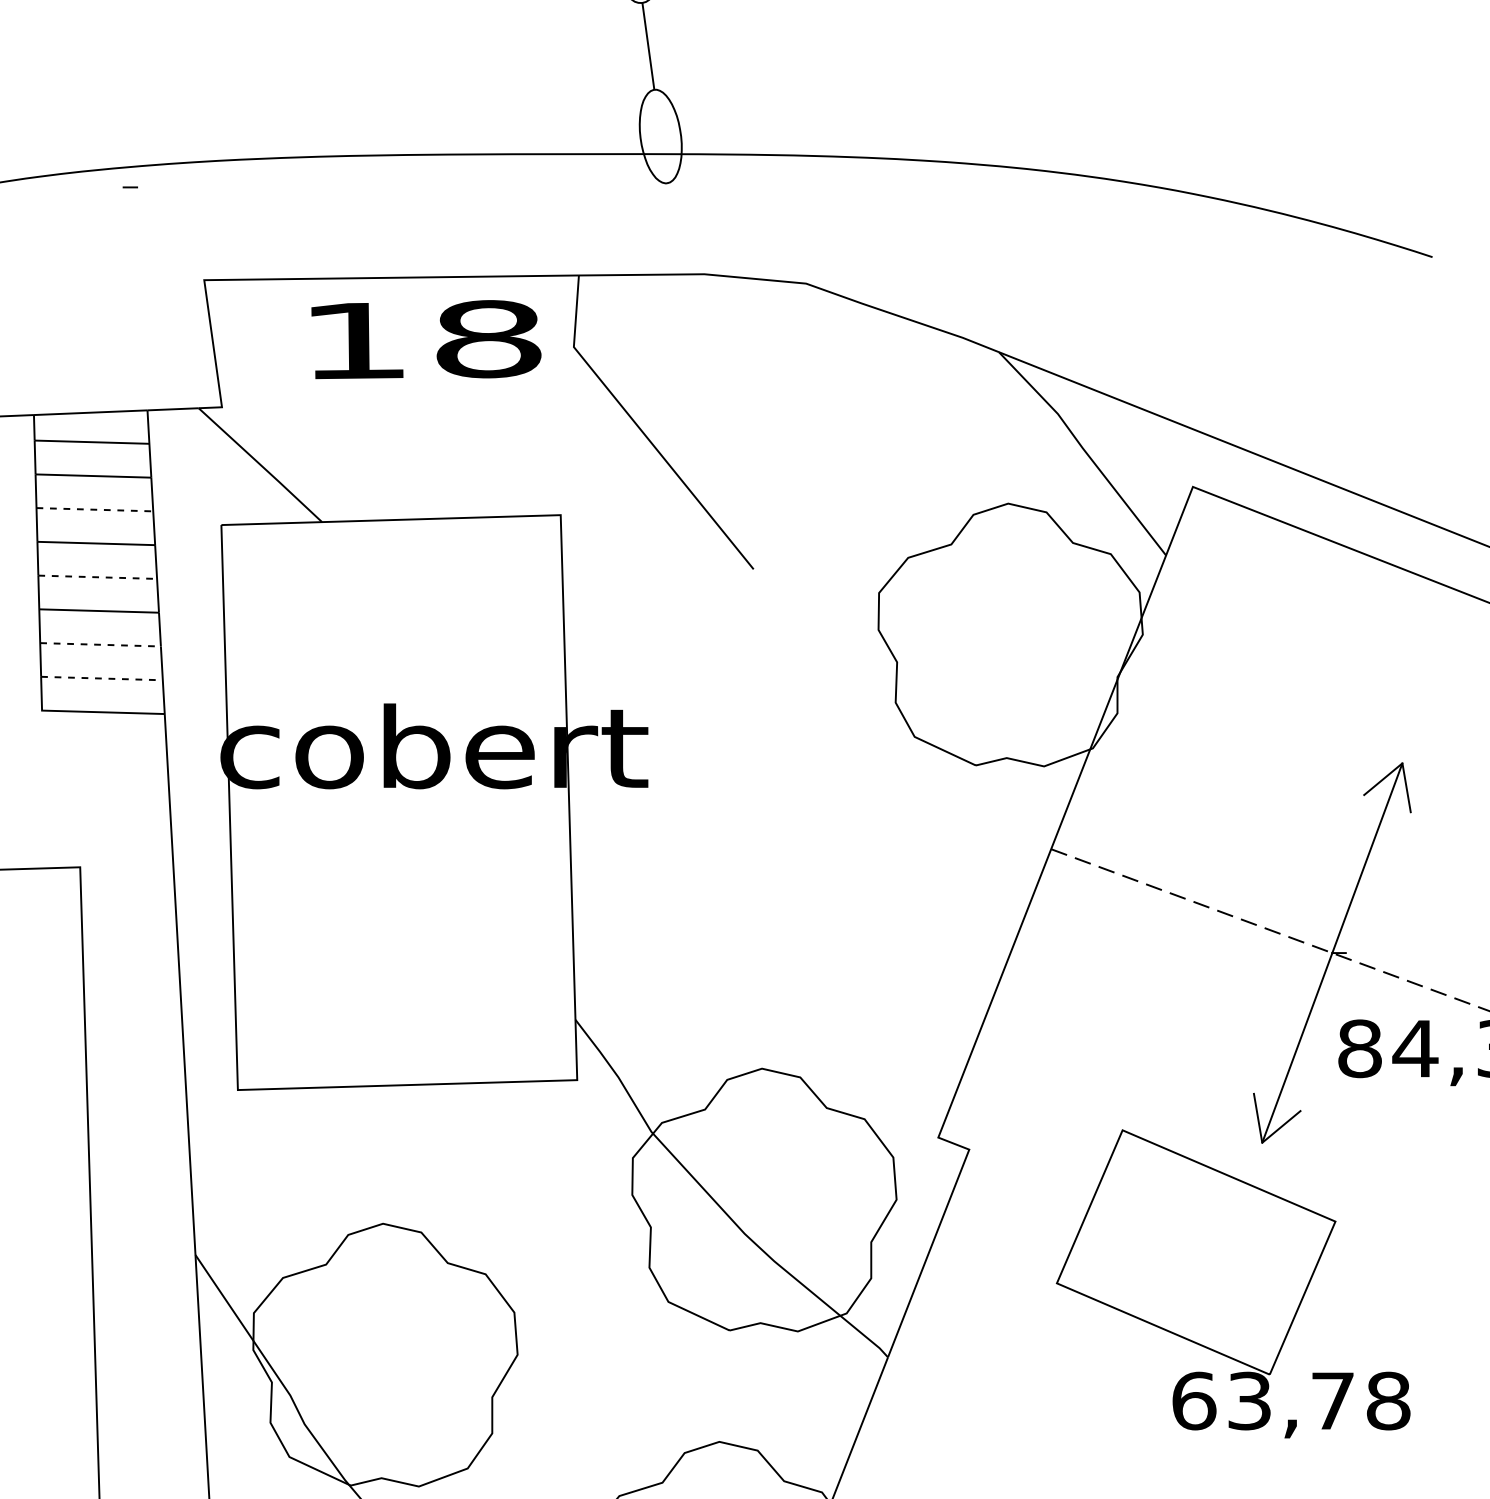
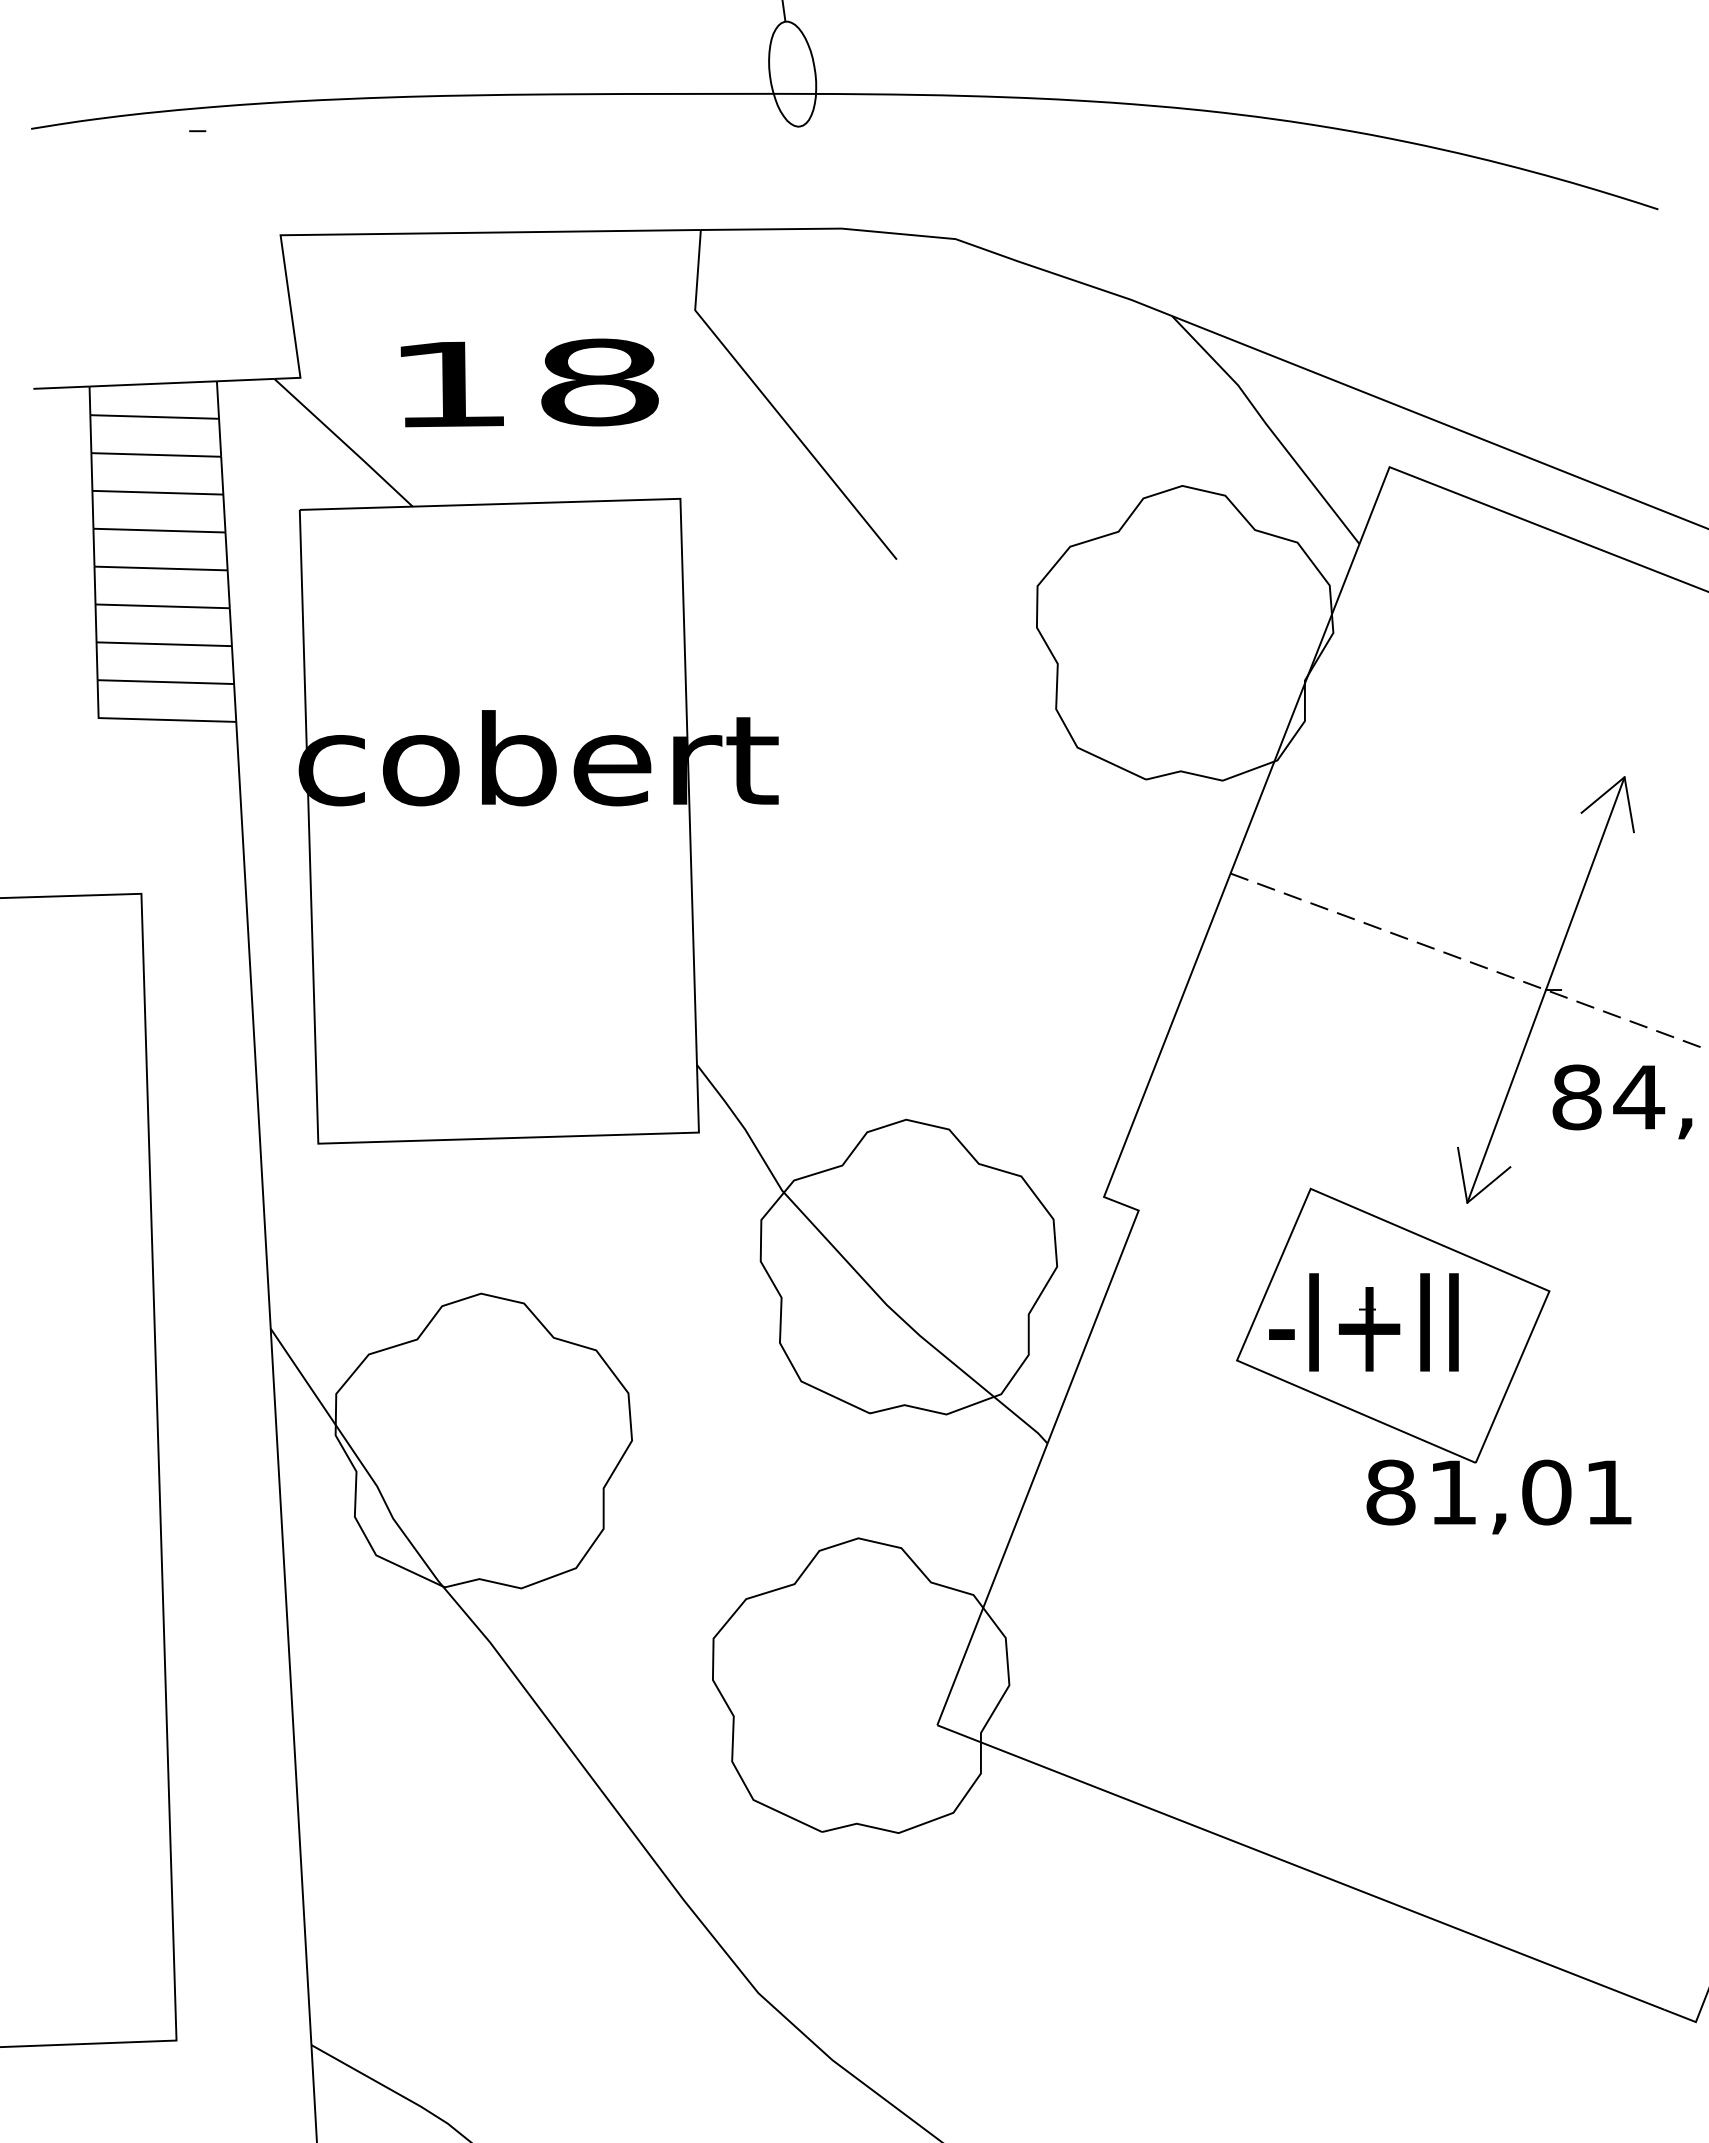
text: (426, 339) -> (529, 382), moved
line: (95, 509) -> (158, 492), dashed -> solid
line: (98, 577) -> (161, 568), dashed -> solid
line: (100, 645) -> (164, 644), dashed -> solid
line: (102, 678) -> (166, 682), dashed -> solid
part: (1169, 1249) -> (1363, 1322), added
text: (1290, 1401) -> (1499, 1492), 63,78 -> 81,01

